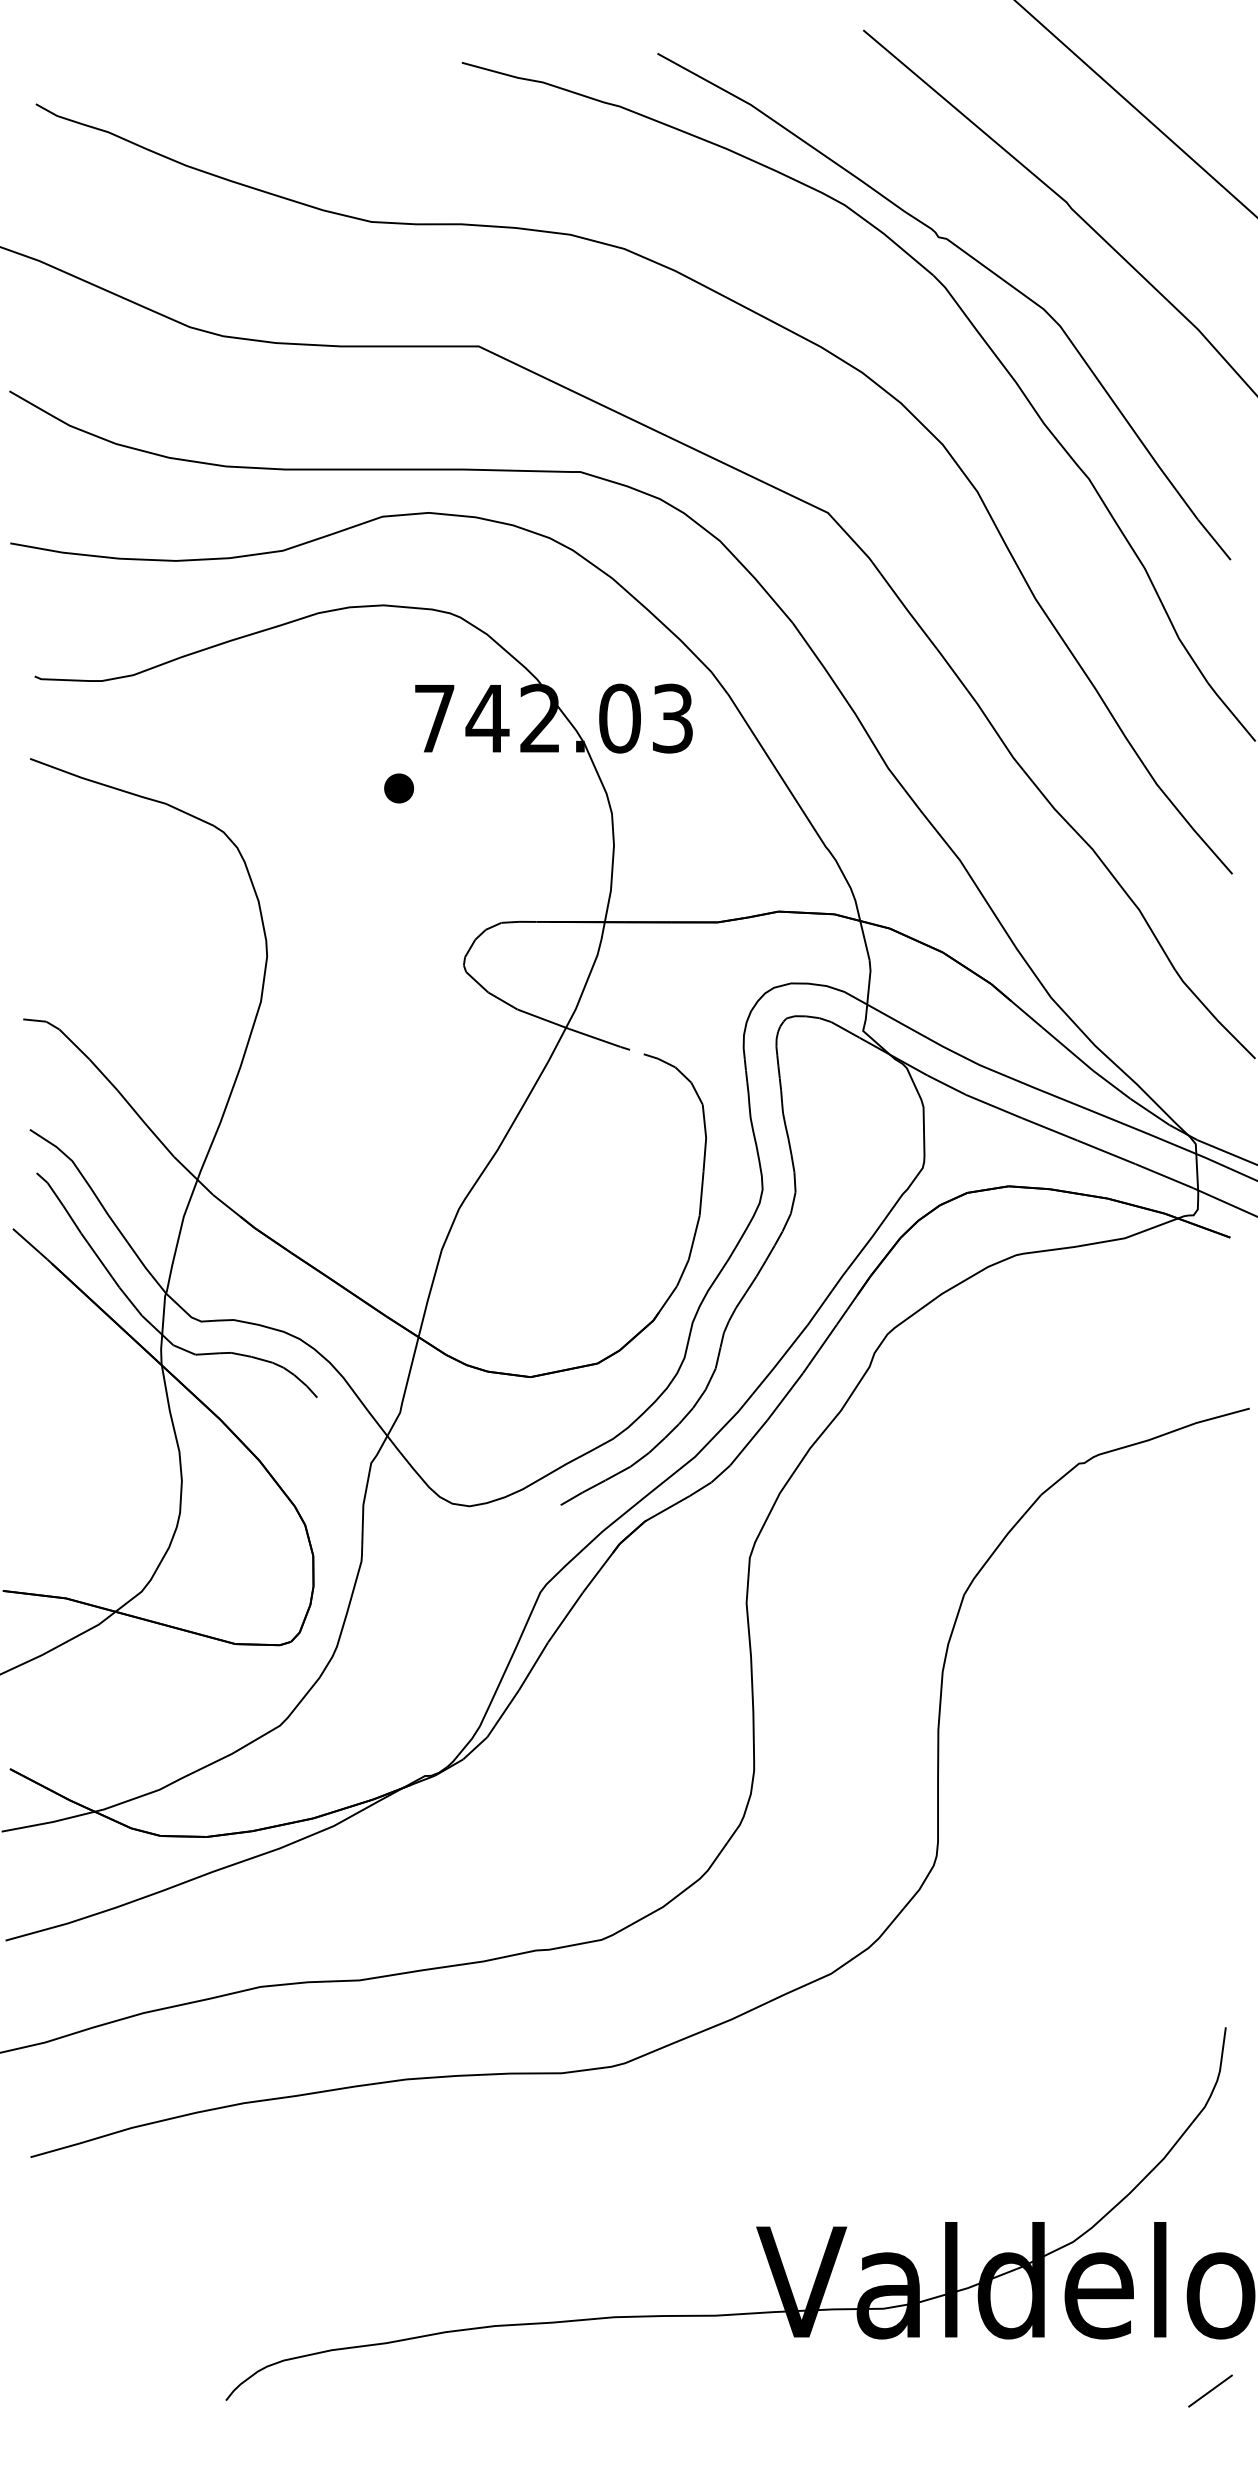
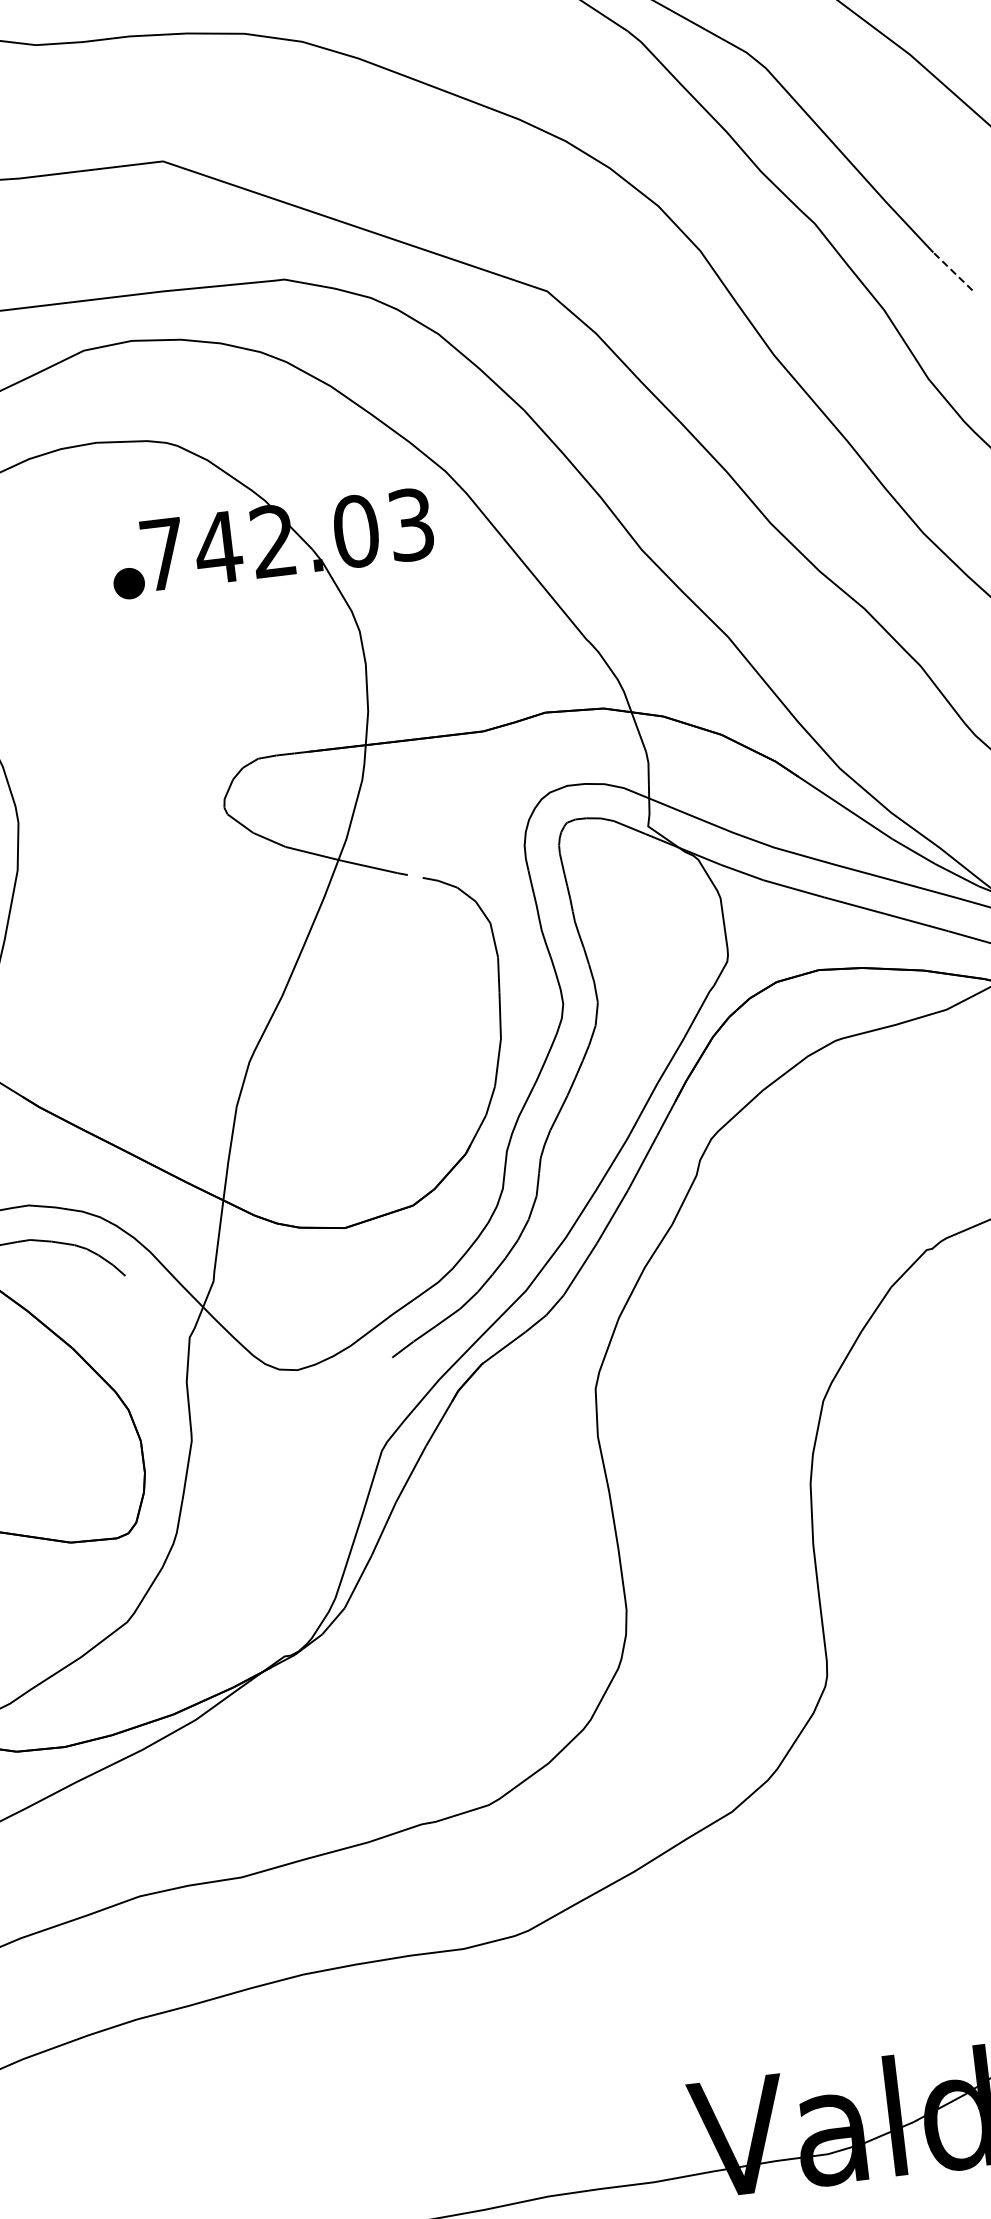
line: (1214, 539) -> (952, 271), solid -> dashed
part: (399, 788) -> (129, 583), moved

